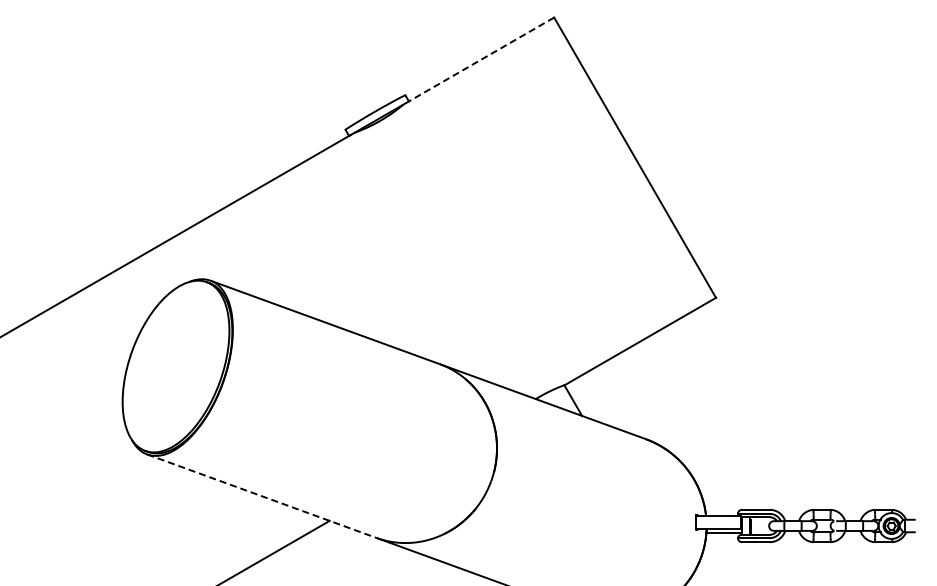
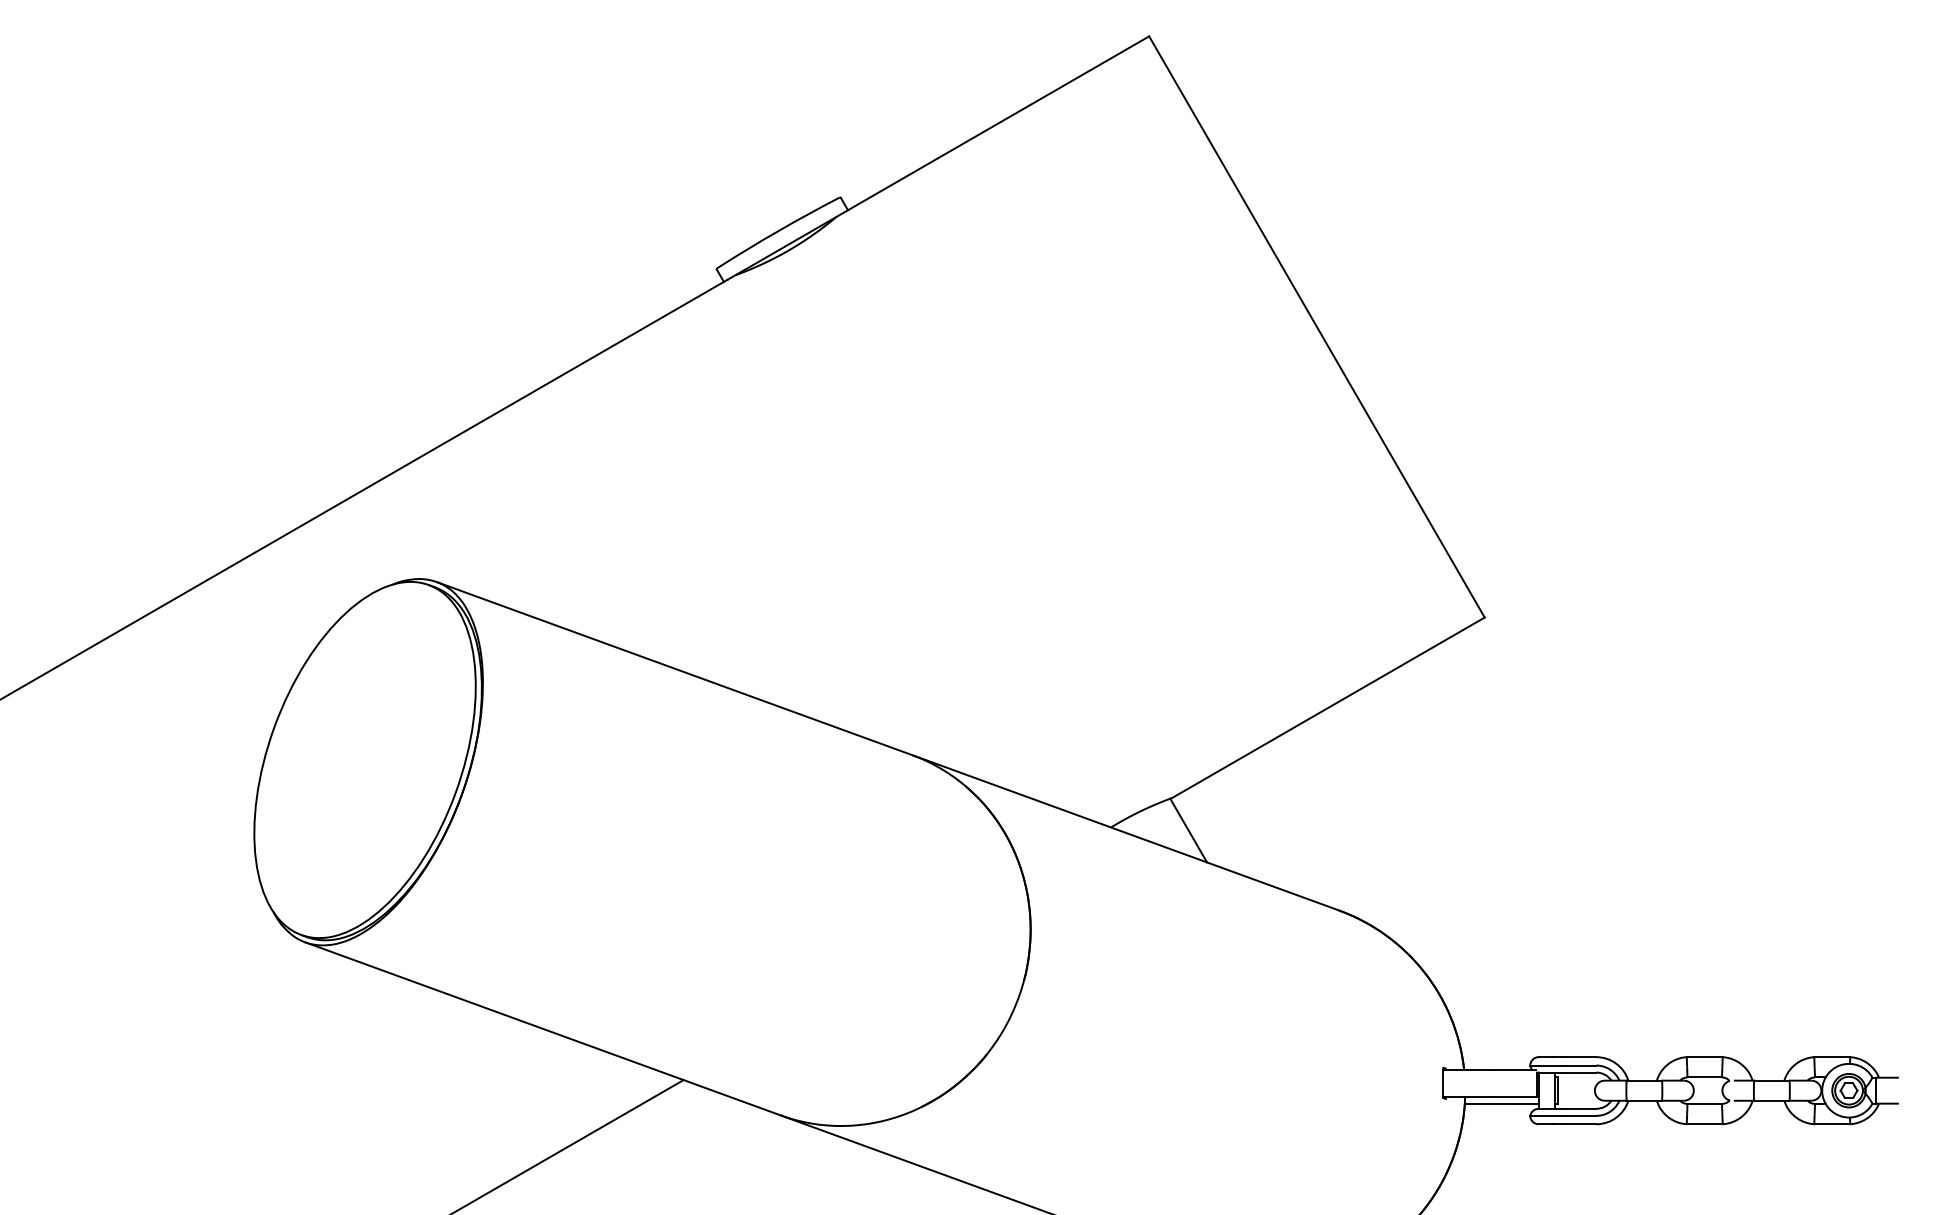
line: (481, 59) -> (998, 123), dashed -> solid
line: (261, 496) -> (542, 1029), dashed -> solid

